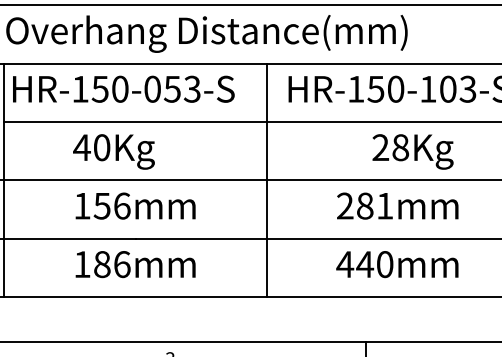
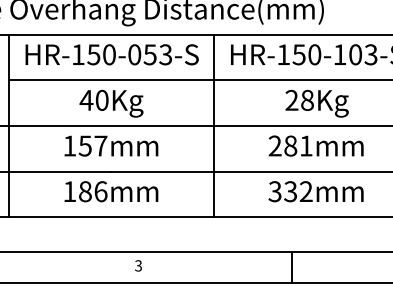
text: (122, 88) -> (111, 54), moved
text: (113, 151) -> (111, 103), moved
text: (412, 151) -> (316, 103), moved
text: (121, 205) -> (100, 145), 156mm -> 157mm
text: (364, 264) -> (290, 191), 440mm -> 332mm

